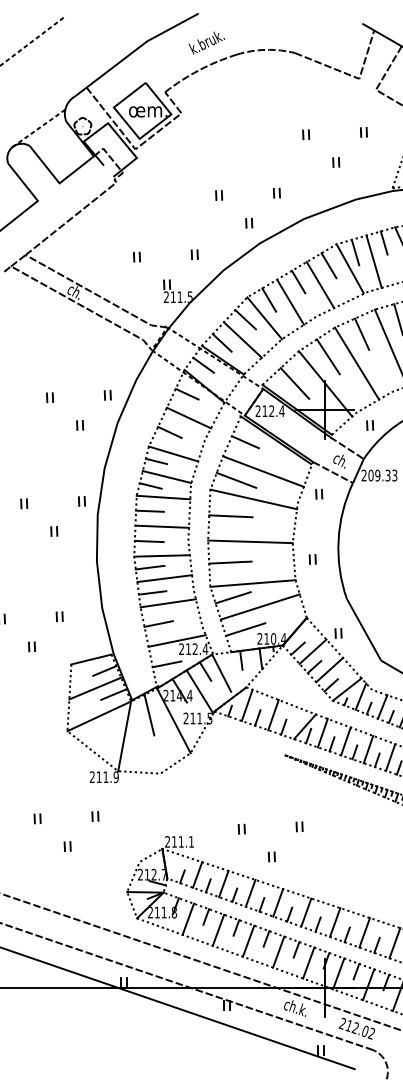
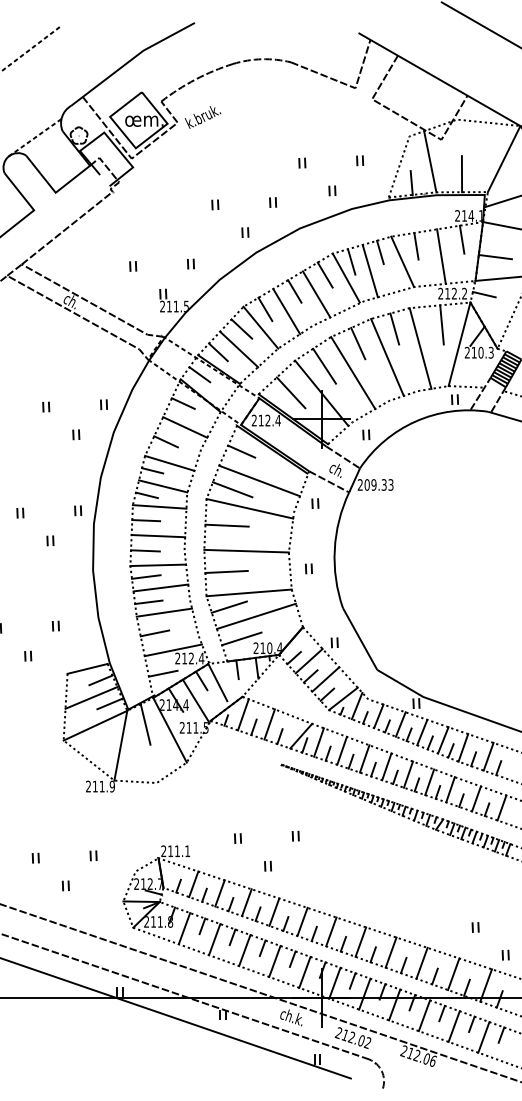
text: (206, 43) -> (202, 117), moved
part: (333, 157) -> (329, 185), moved
part: (65, 841) -> (63, 880), moved

